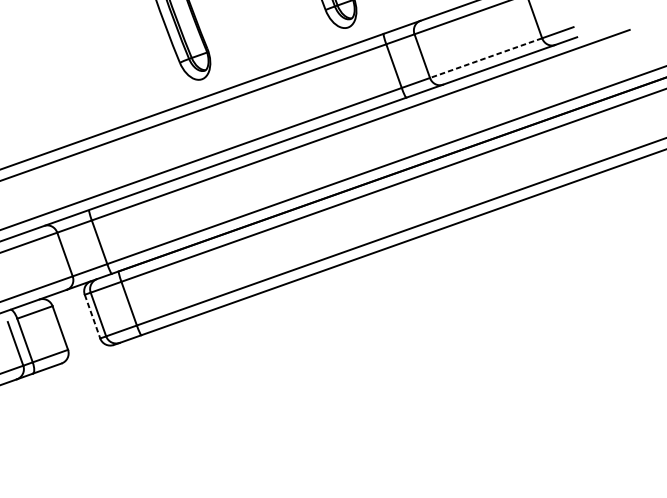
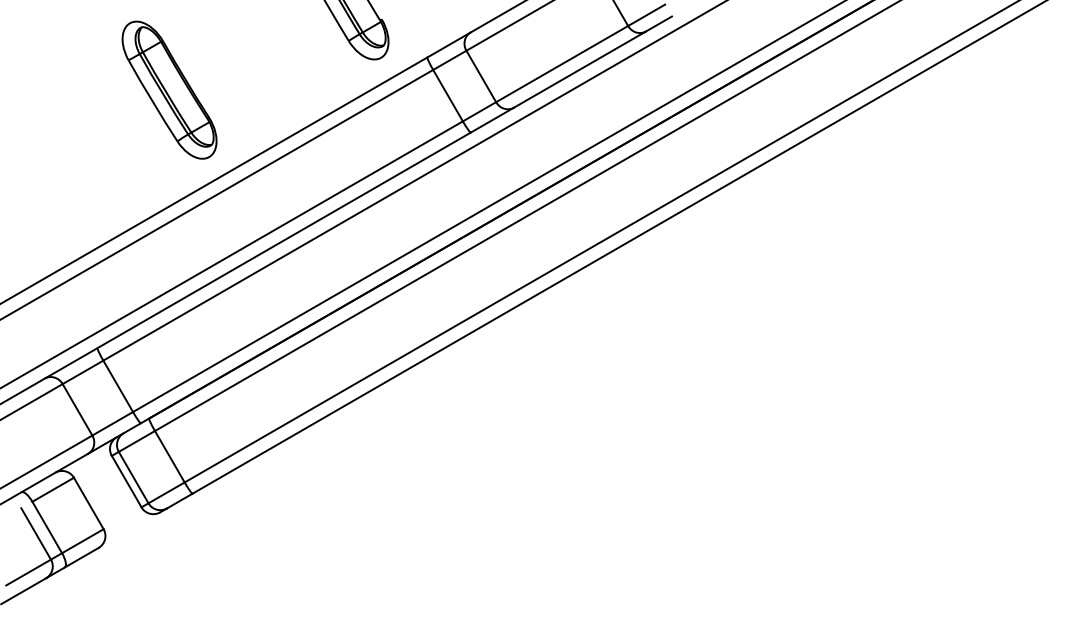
line: (485, 58) -> (561, 64), dashed -> solid
line: (92, 316) -> (126, 481), dashed -> solid

